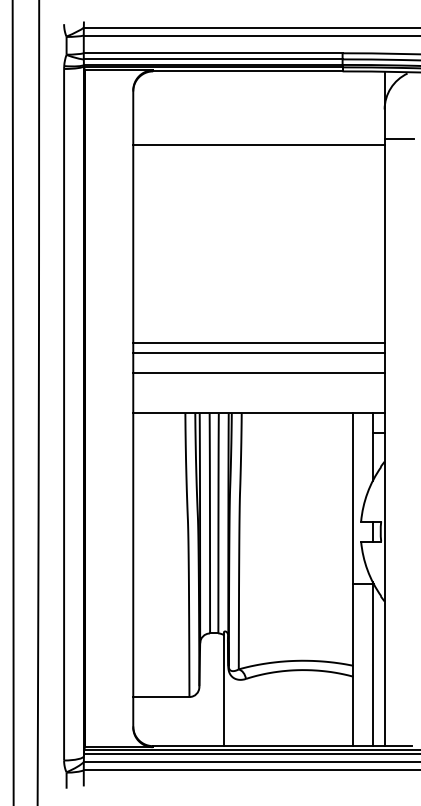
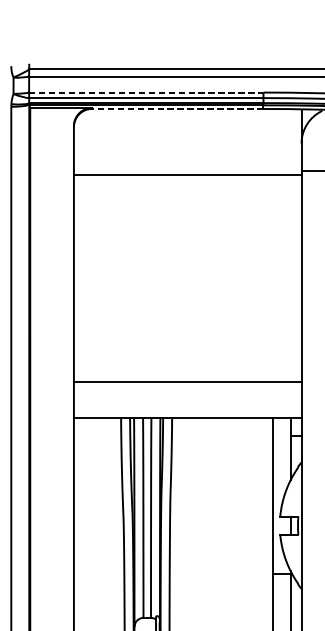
line: (213, 53) -> (146, 92), solid -> dashed
line: (247, 71) -> (177, 109), solid -> dashed
line: (258, 343) -> (187, 355), removed
line: (258, 353) -> (187, 364), removed

